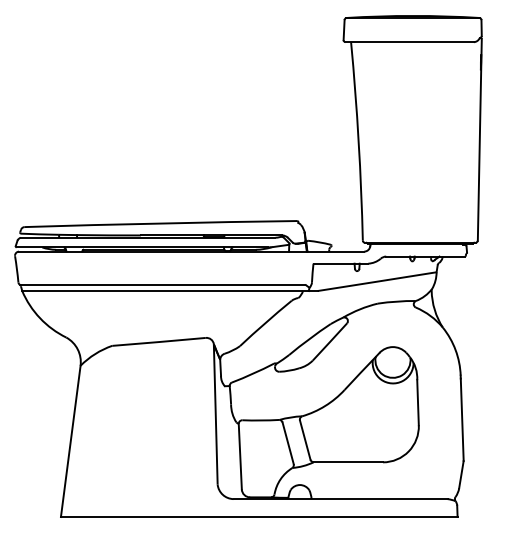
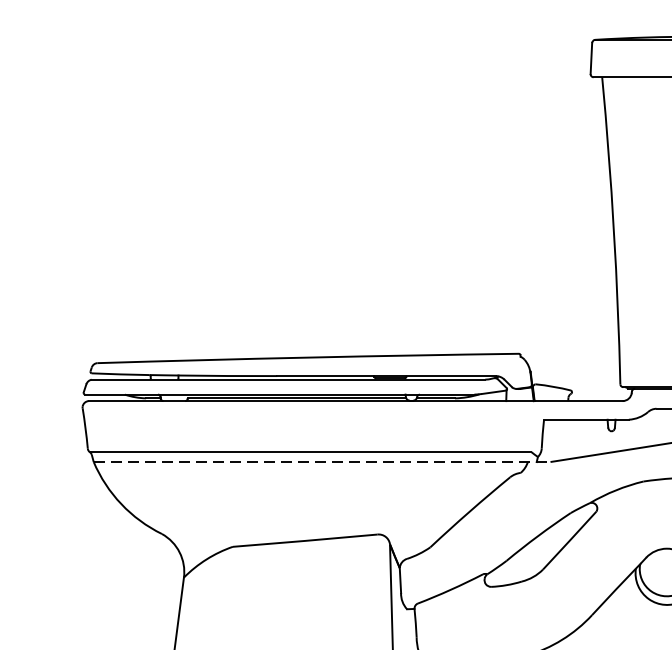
line: (169, 291) -> (321, 462), solid -> dashed

